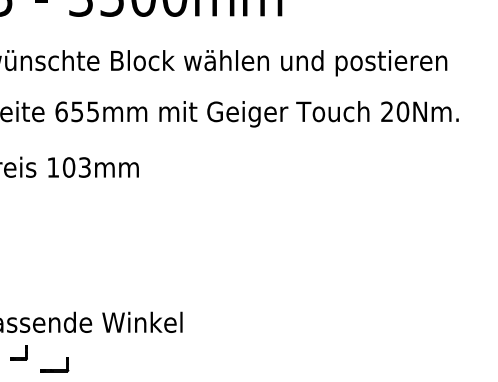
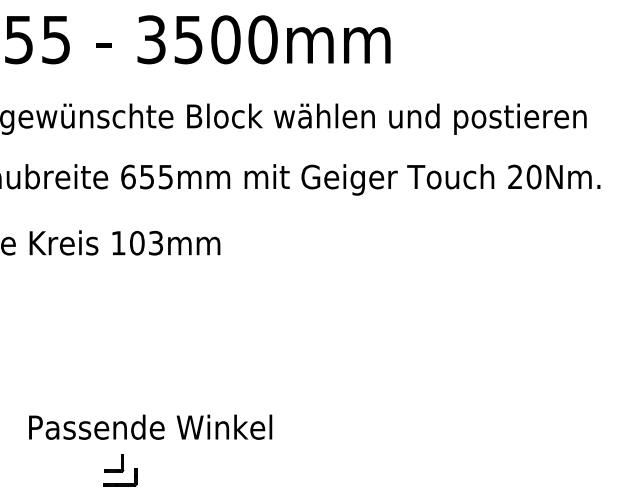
part: (19, 352) -> (114, 463), moved

